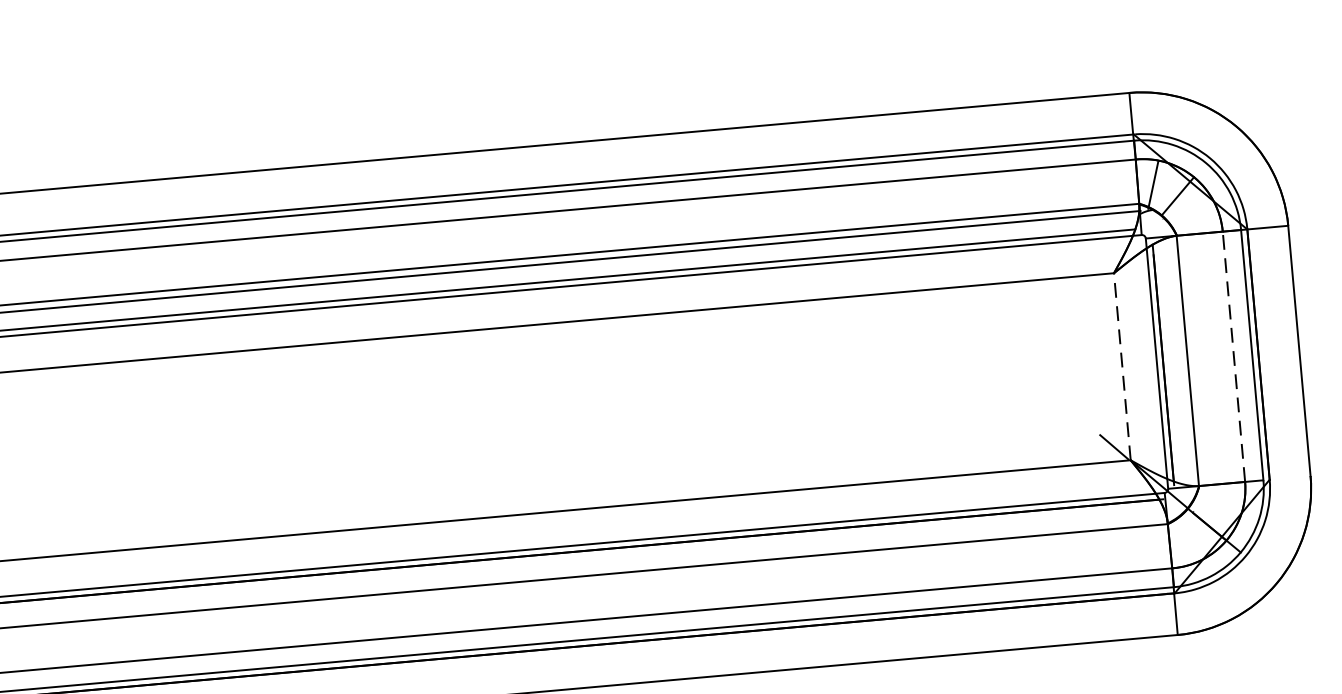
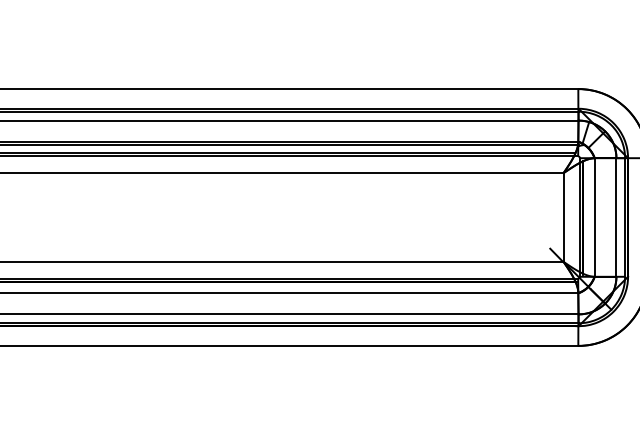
line: (1234, 356) -> (616, 217), dashed -> solid
line: (1122, 366) -> (563, 217), dashed -> solid

